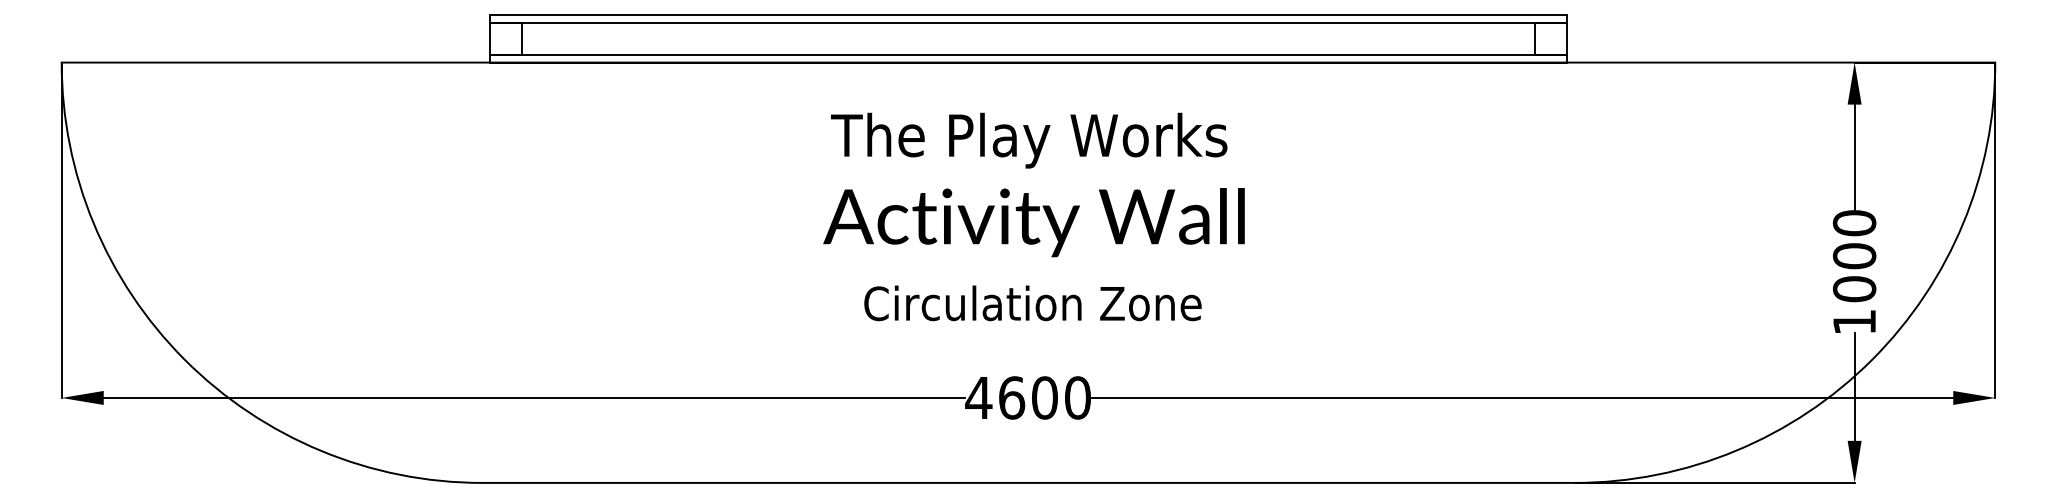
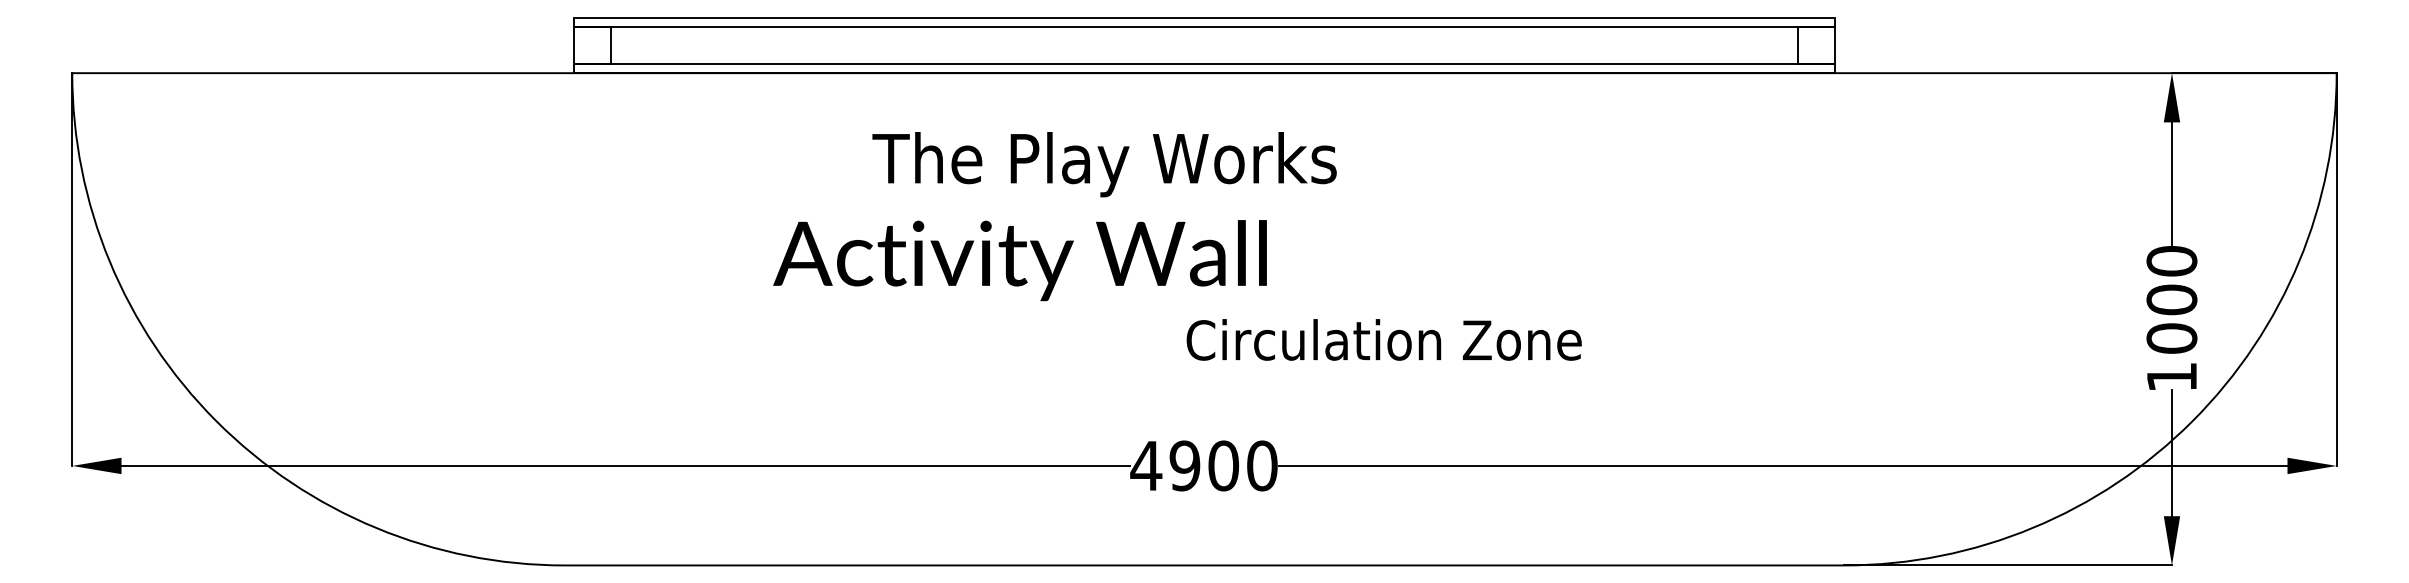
text: (1029, 140) -> (1104, 164), moved
text: (1033, 222) -> (1019, 260), moved
text: (1032, 303) -> (1383, 340), moved
text: (1011, 397) -> (1184, 465), 4600 -> 4900

